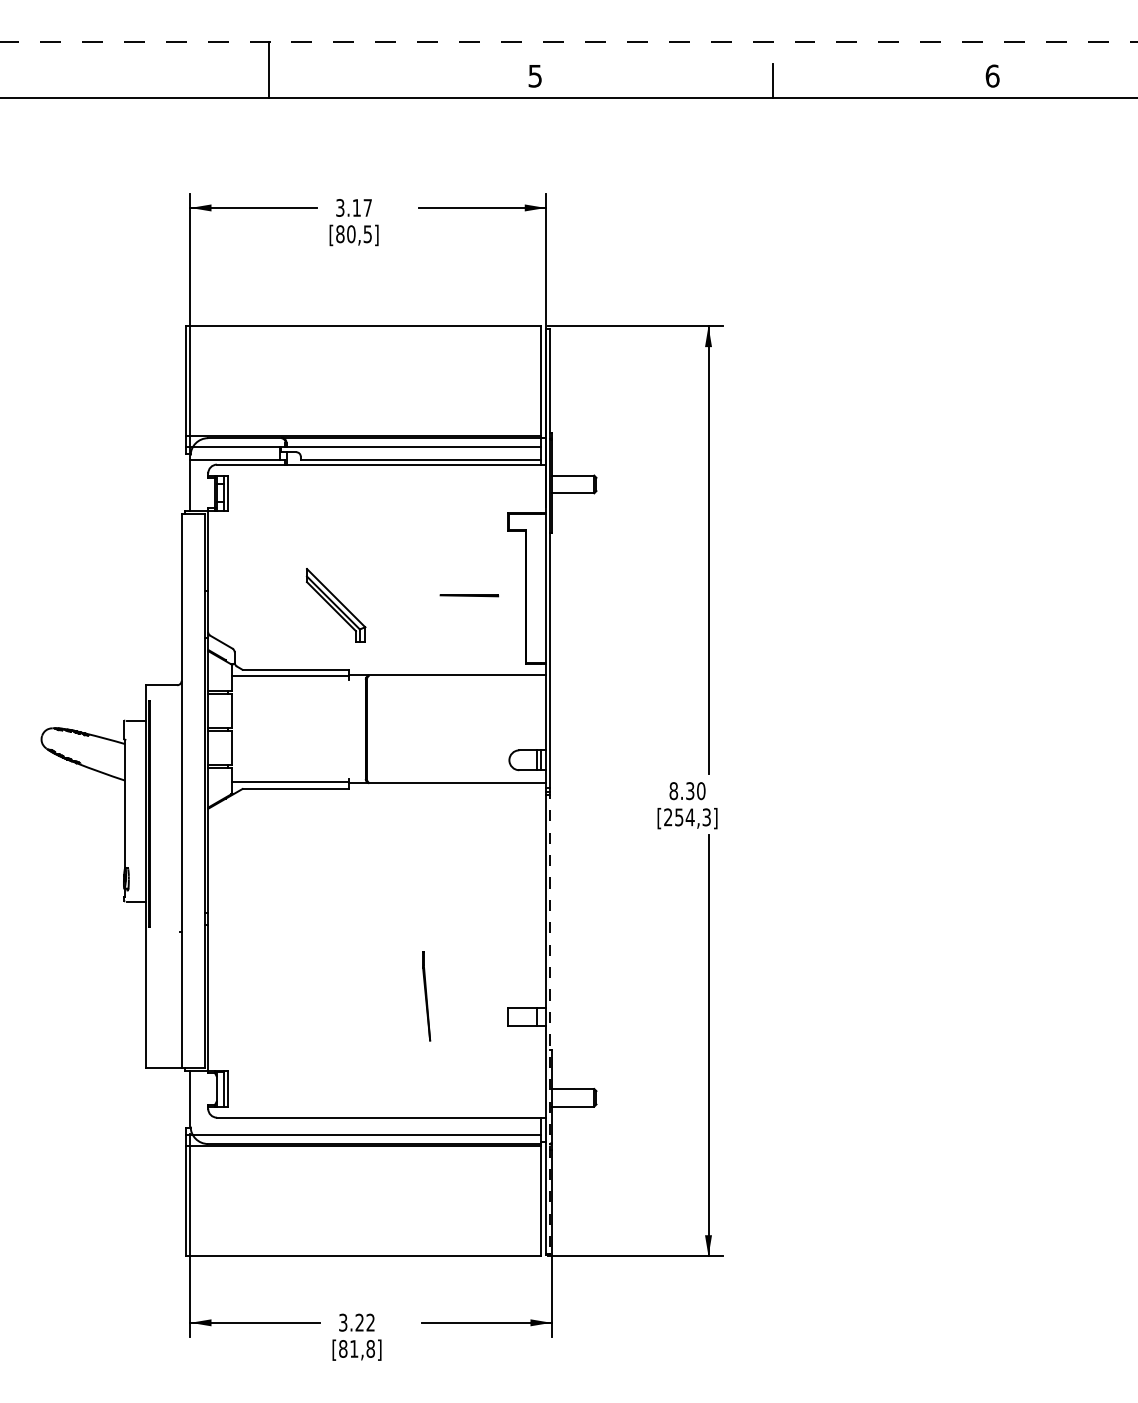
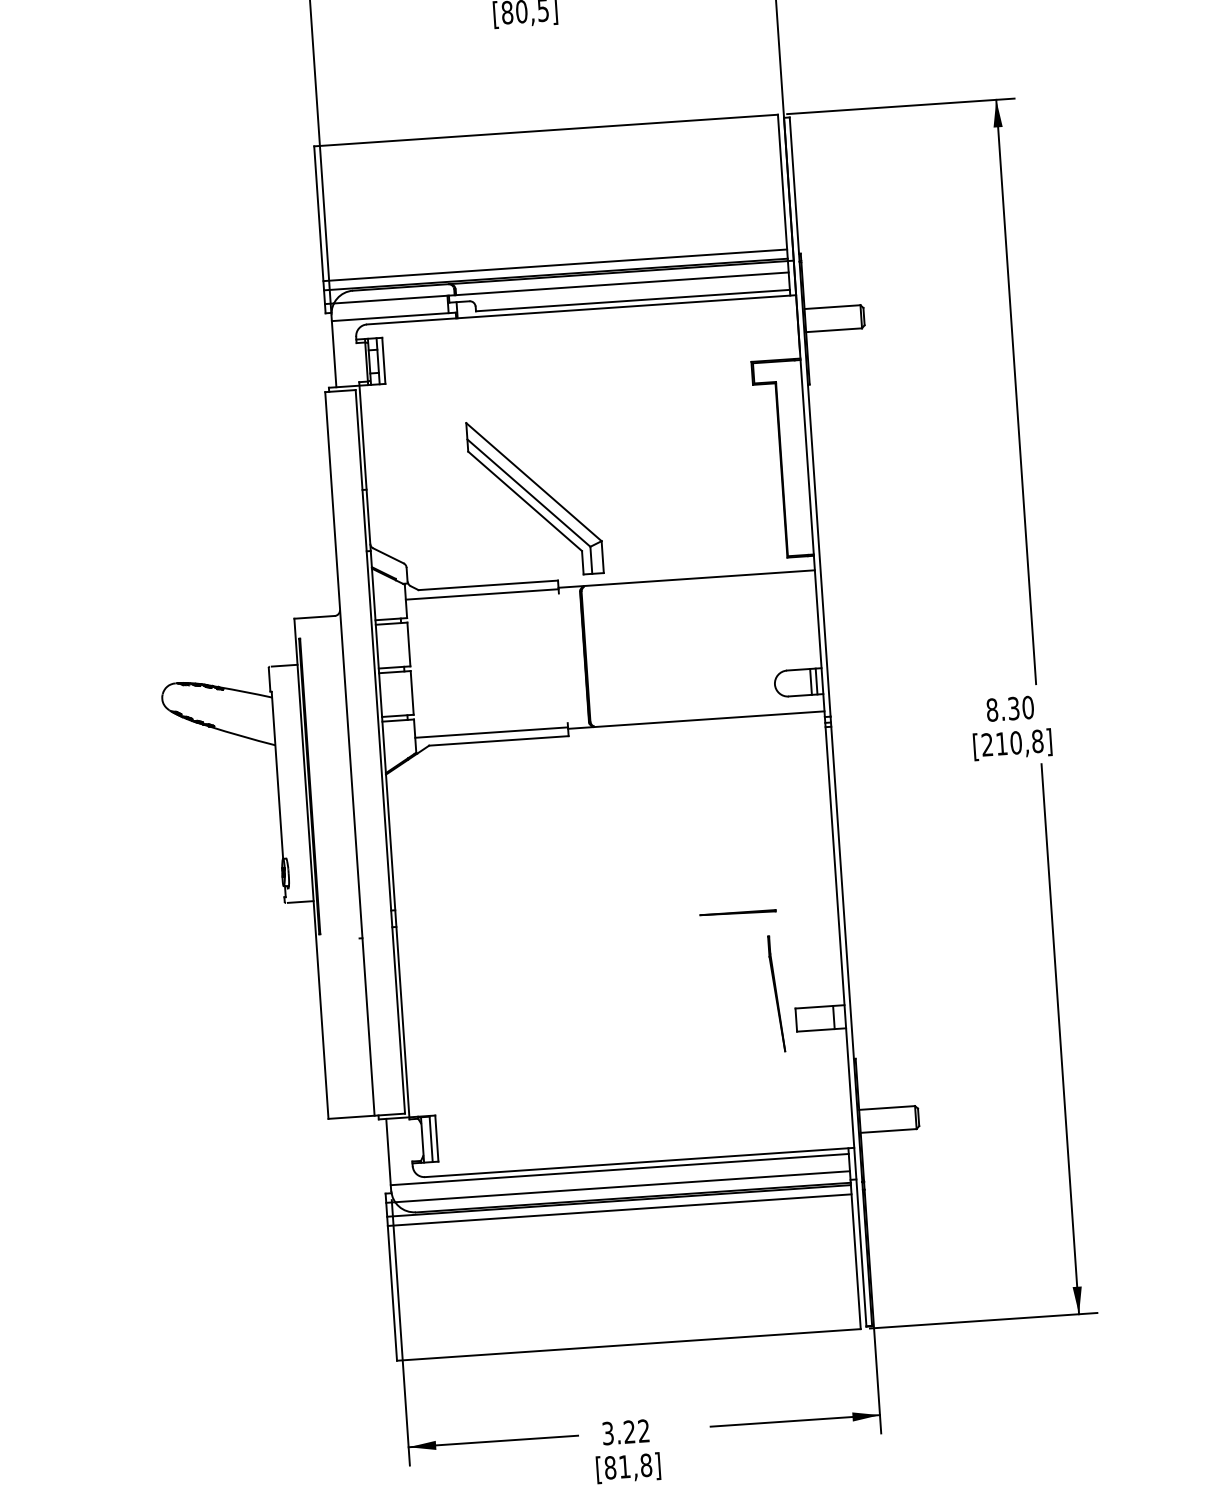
line: (363, 429) -> (555, 265), added
line: (468, 595) -> (736, 912), moved
part: (335, 604) -> (534, 496), size x1.67
text: (693, 817) -> (1020, 742), [254,3] -> [210,8]
line: (426, 996) -> (776, 994), moved
line: (550, 1021) -> (851, 1021), dashed -> solid
line: (365, 1122) -> (619, 1170), added
line: (363, 1153) -> (619, 1210), added

